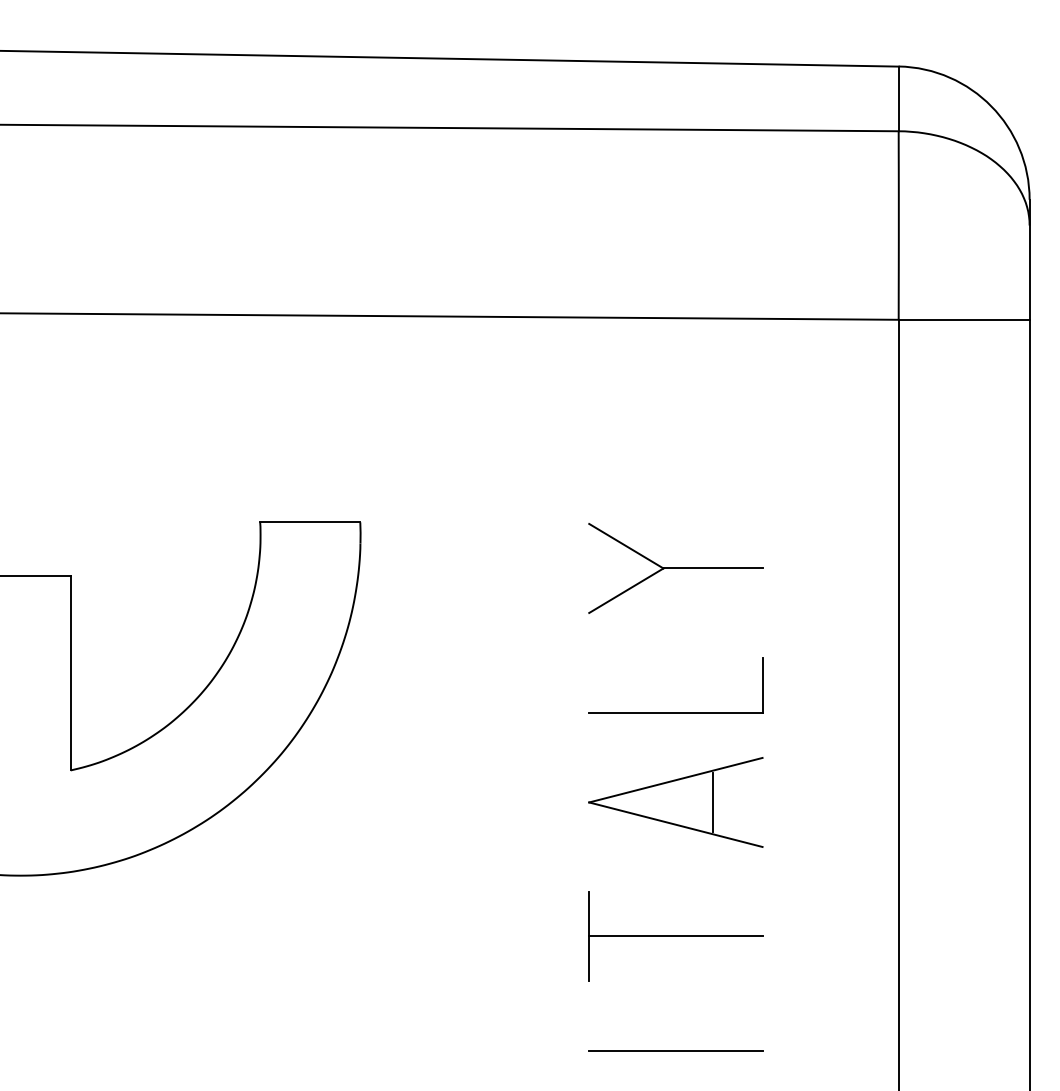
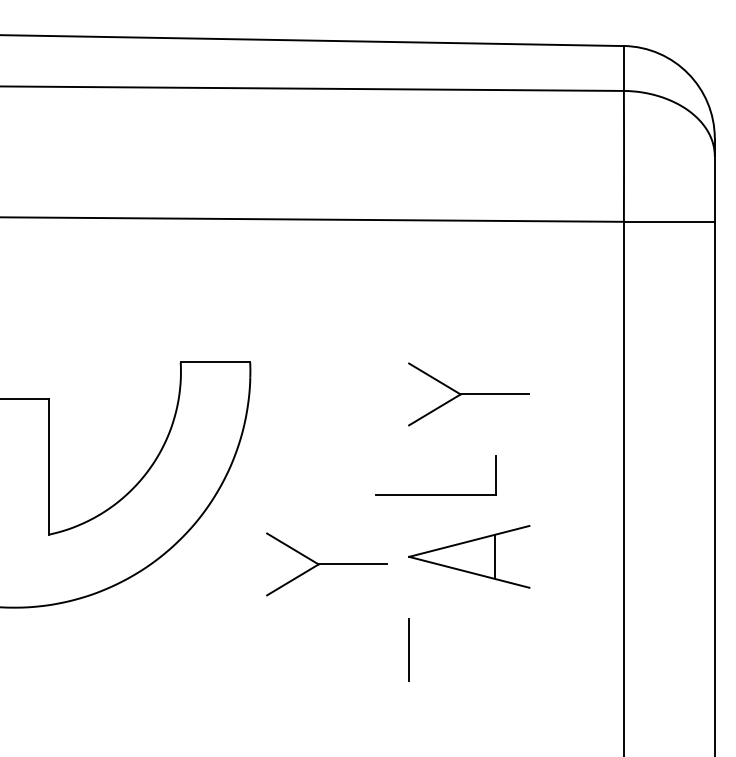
part: (674, 712) -> (435, 494), moved
part: (470, 813) -> (326, 564), added
line: (676, 935) -> (469, 649), removed
line: (676, 1051) -> (469, 729), removed

